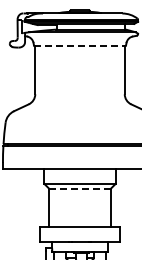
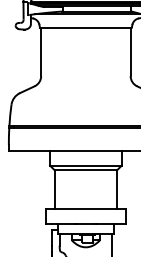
line: (80, 45) -> (86, 27), dashed -> solid
line: (79, 188) -> (85, 170), dashed -> solid

